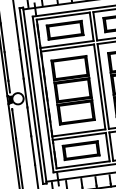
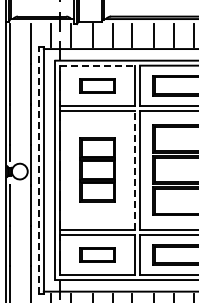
line: (63, 15) -> (98, 65), solid -> dashed
part: (64, 30) -> (97, 85), size x0.7
line: (100, 87) -> (135, 170), solid -> dashed
part: (72, 89) -> (97, 169), size x0.7
line: (31, 96) -> (38, 170), solid -> dashed
part: (80, 150) -> (97, 254), size x0.7

